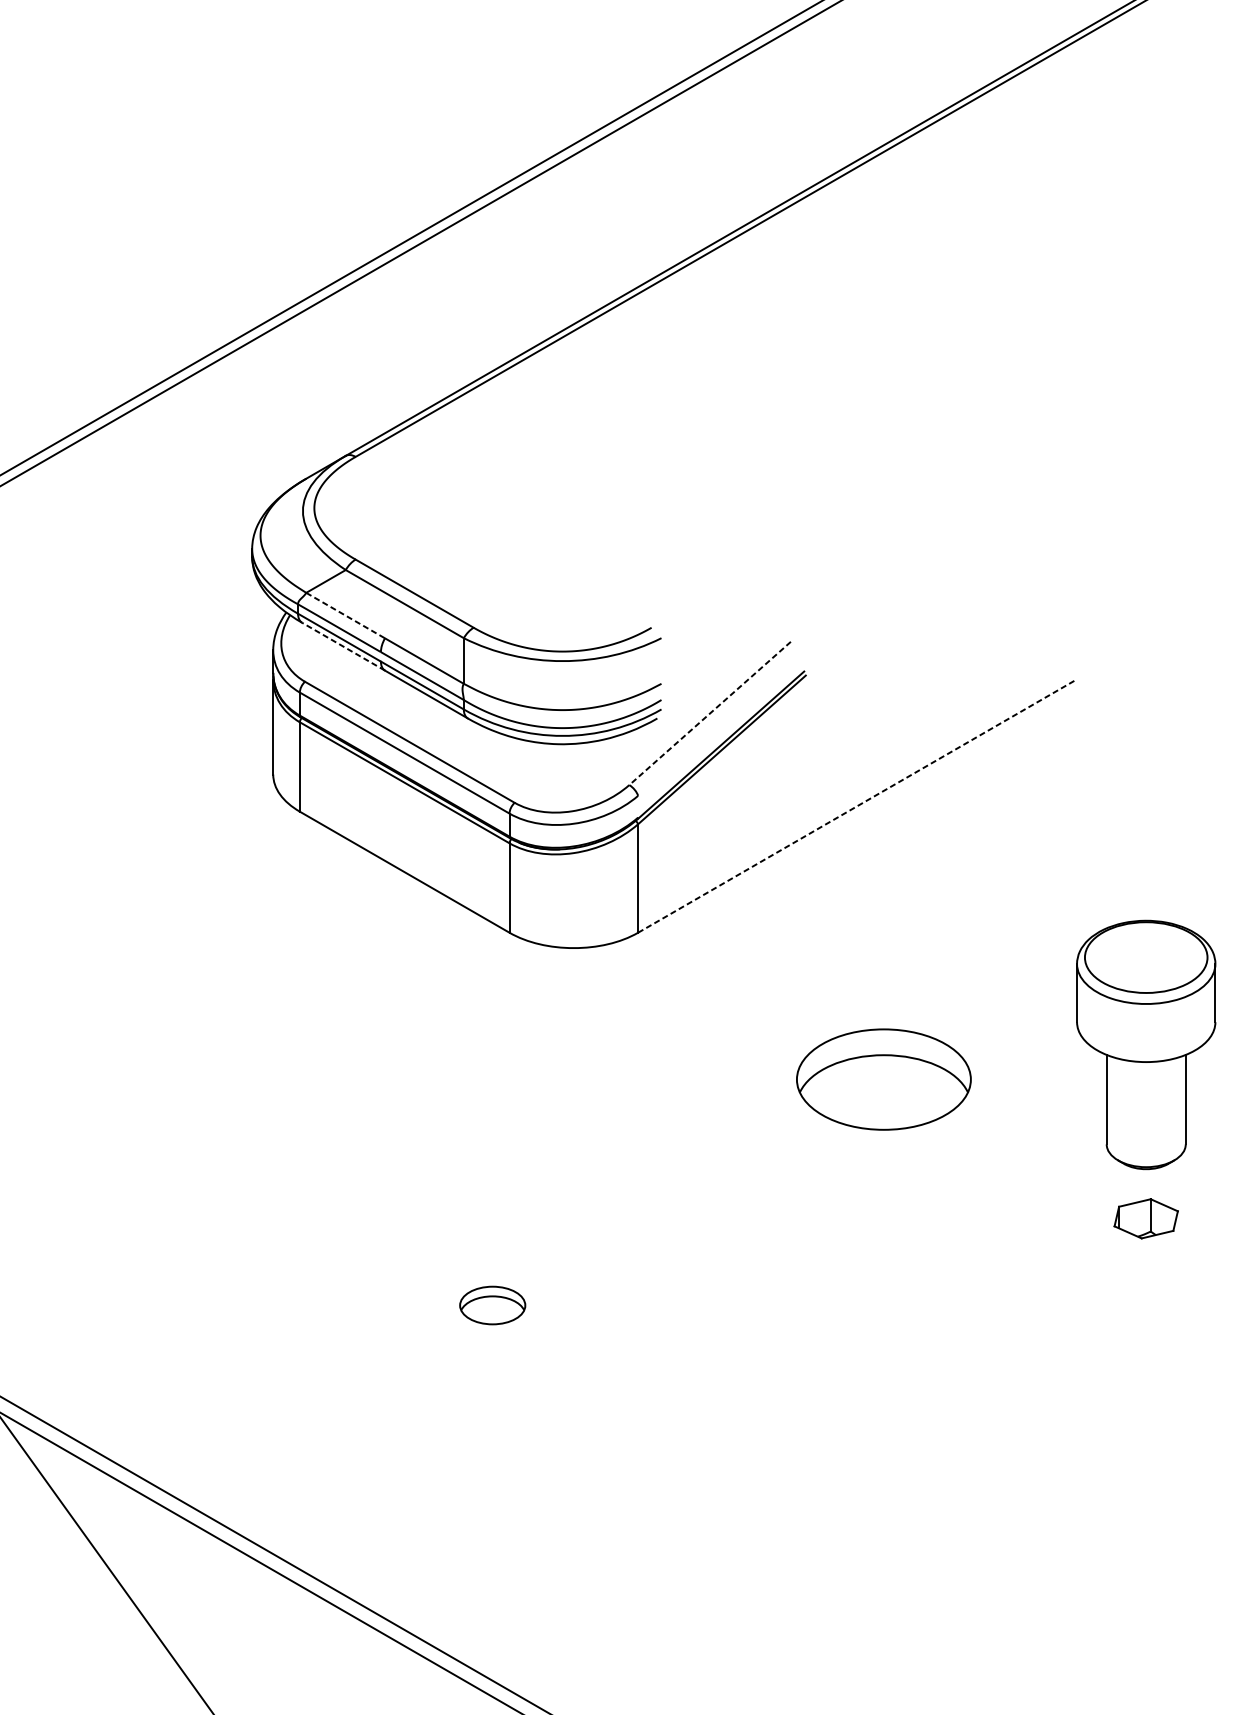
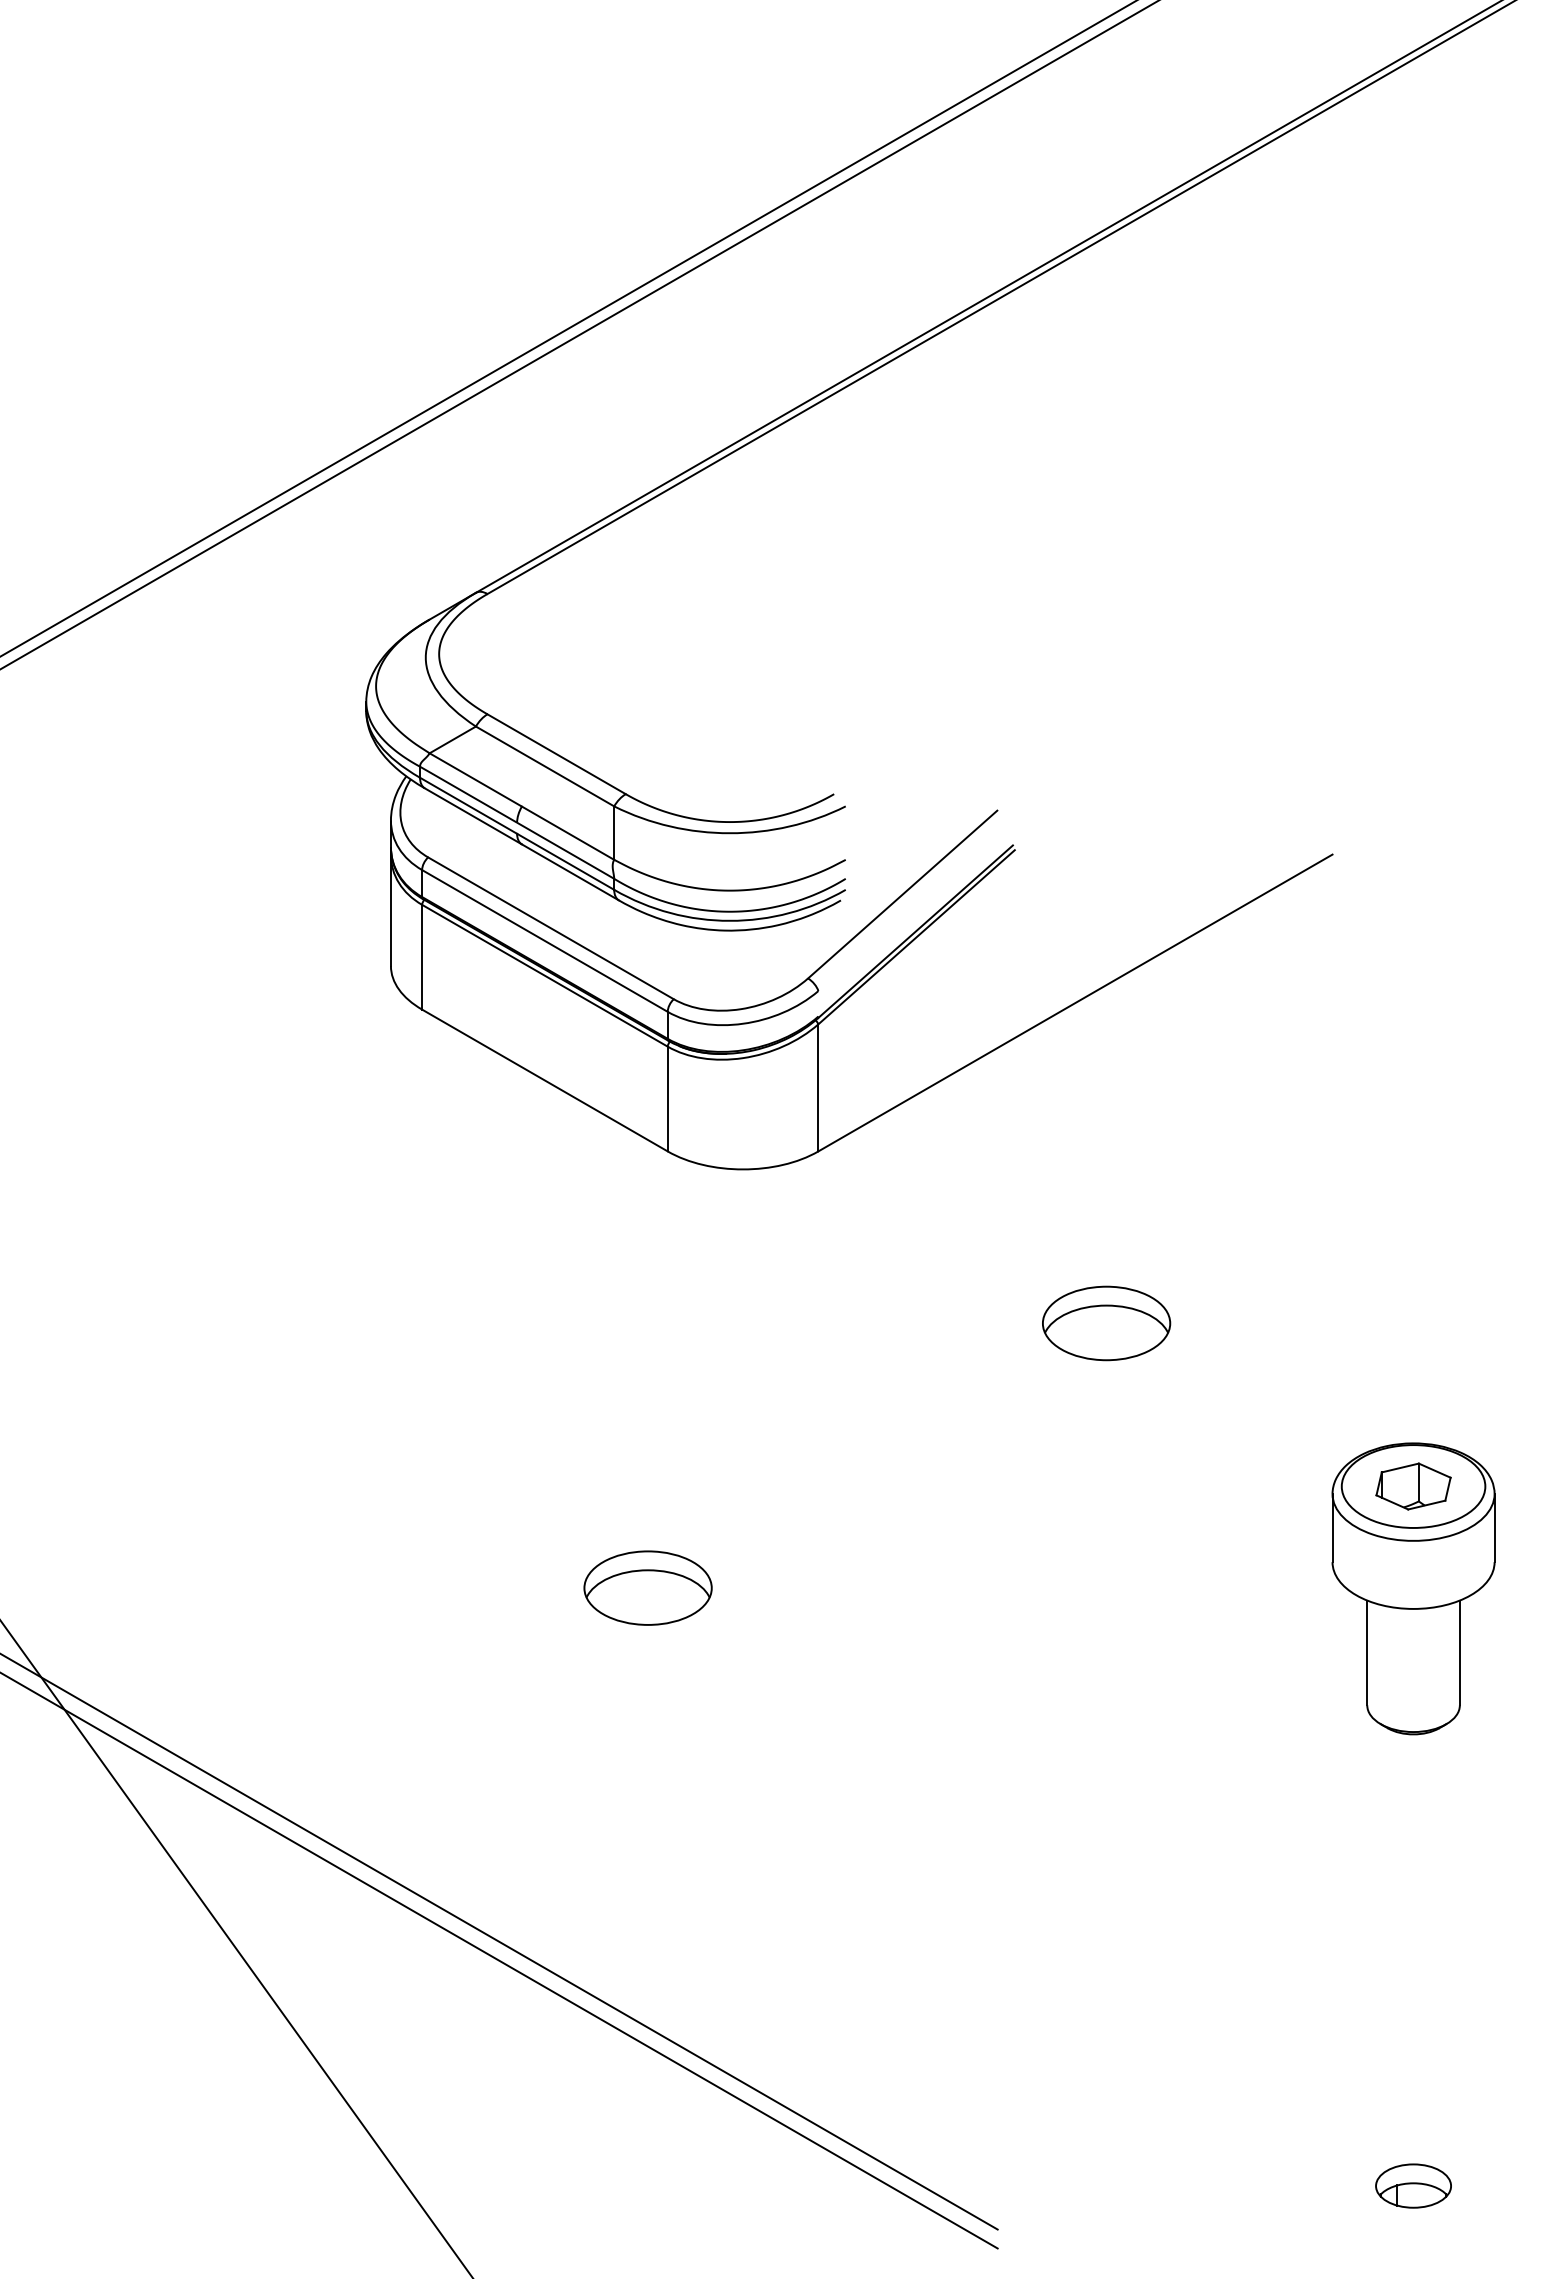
line: (346, 616) -> (476, 780), dashed -> solid
line: (342, 646) -> (472, 816), dashed -> solid
line: (709, 713) -> (902, 894), dashed -> solid
line: (857, 806) -> (1075, 1003), dashed -> solid
part: (1146, 1044) -> (1413, 1588), moved
part: (884, 1079) -> (1106, 1323), size x0.62
part: (492, 1305) -> (647, 1587), size x1.67

